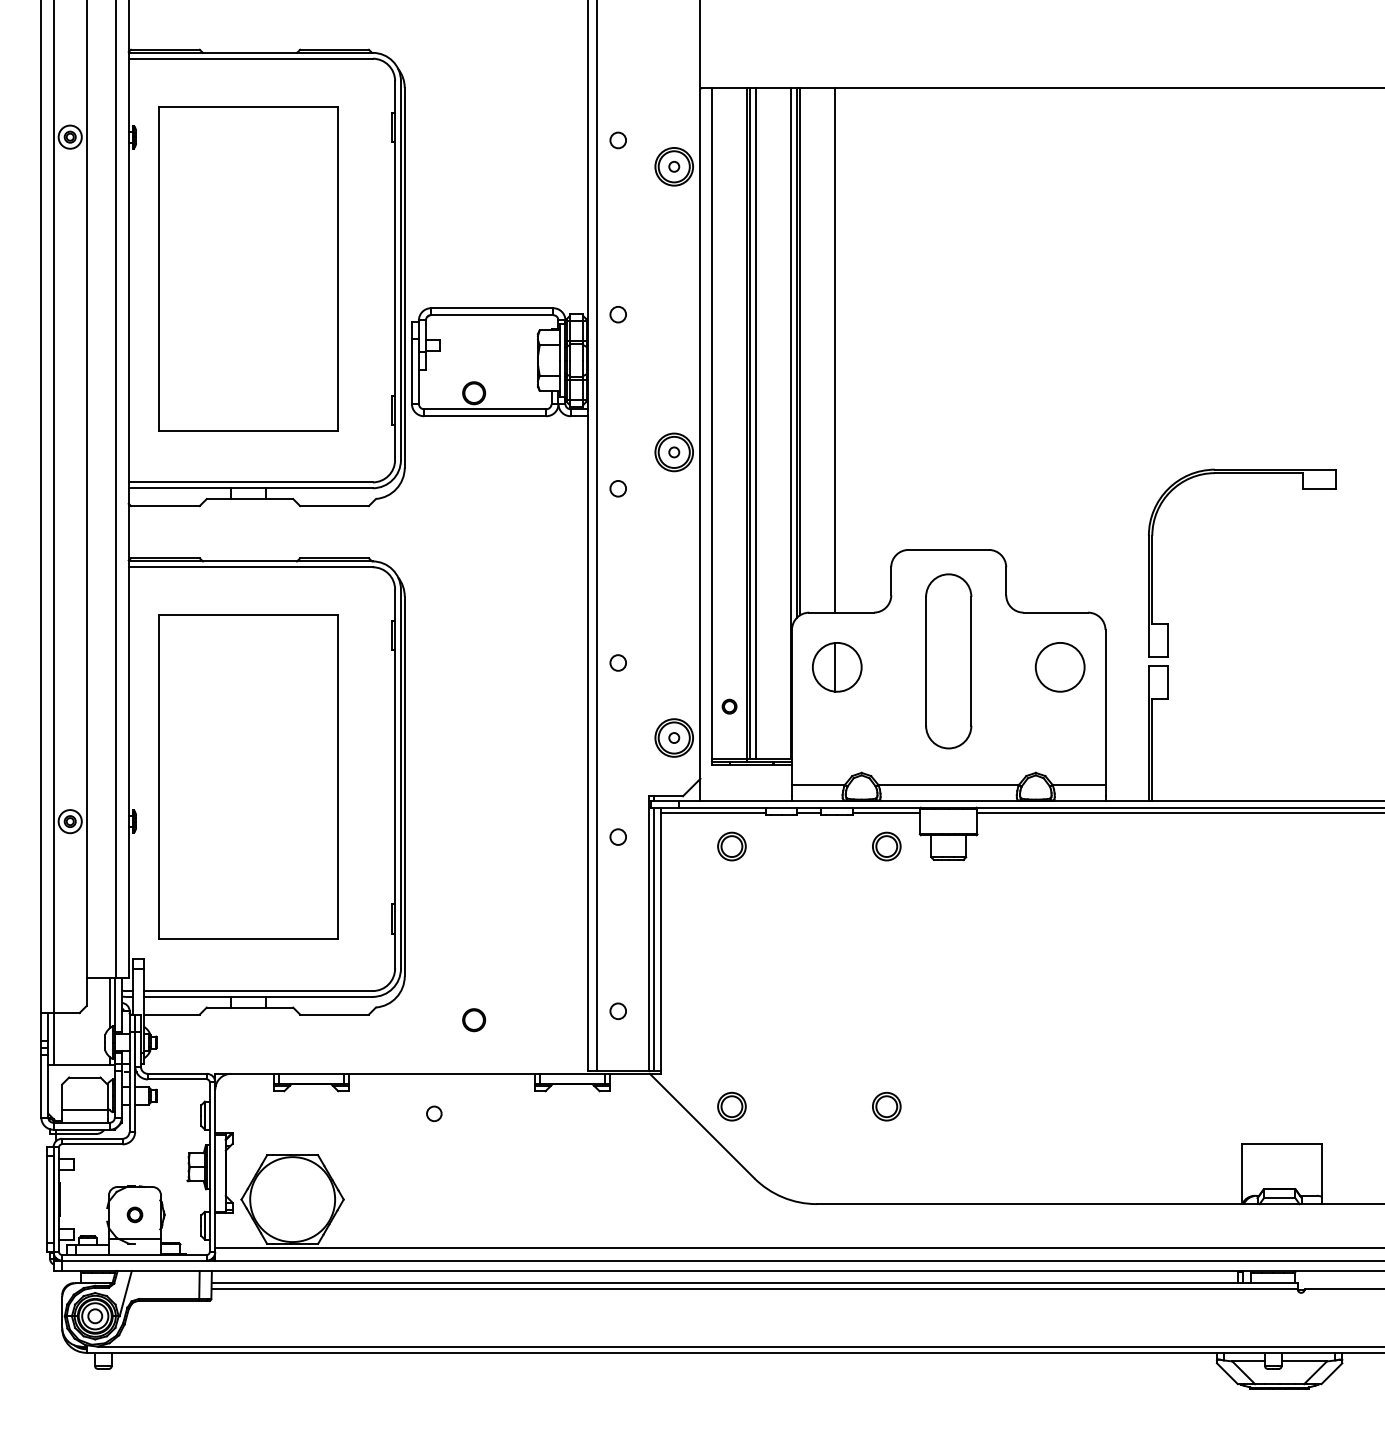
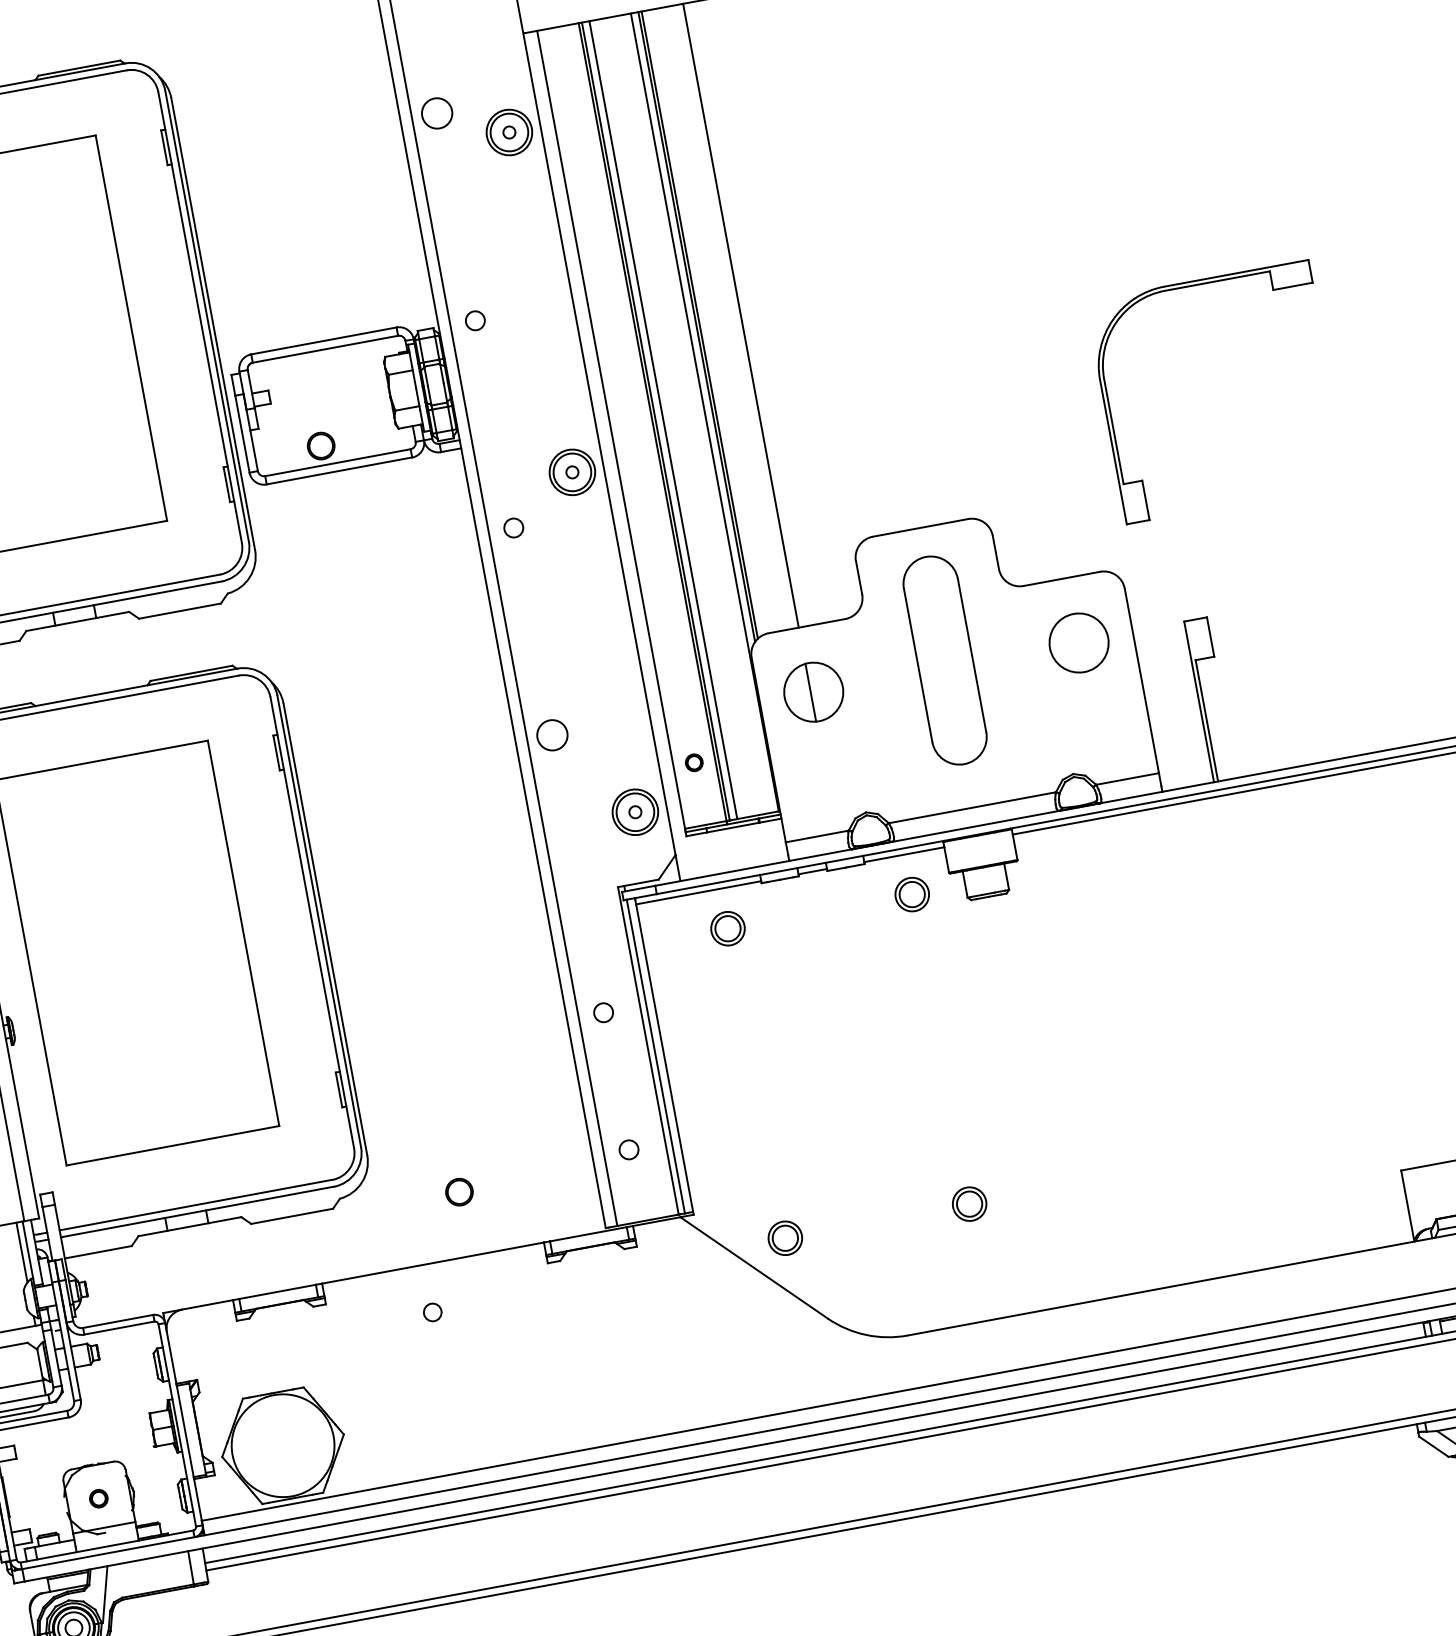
circle: (617, 140) -> (436, 113), size x1.6
part: (1242, 473) -> (1197, 285), moved
circle: (617, 662) -> (551, 734), size x1.6
circle: (617, 836) -> (602, 1012), moved

